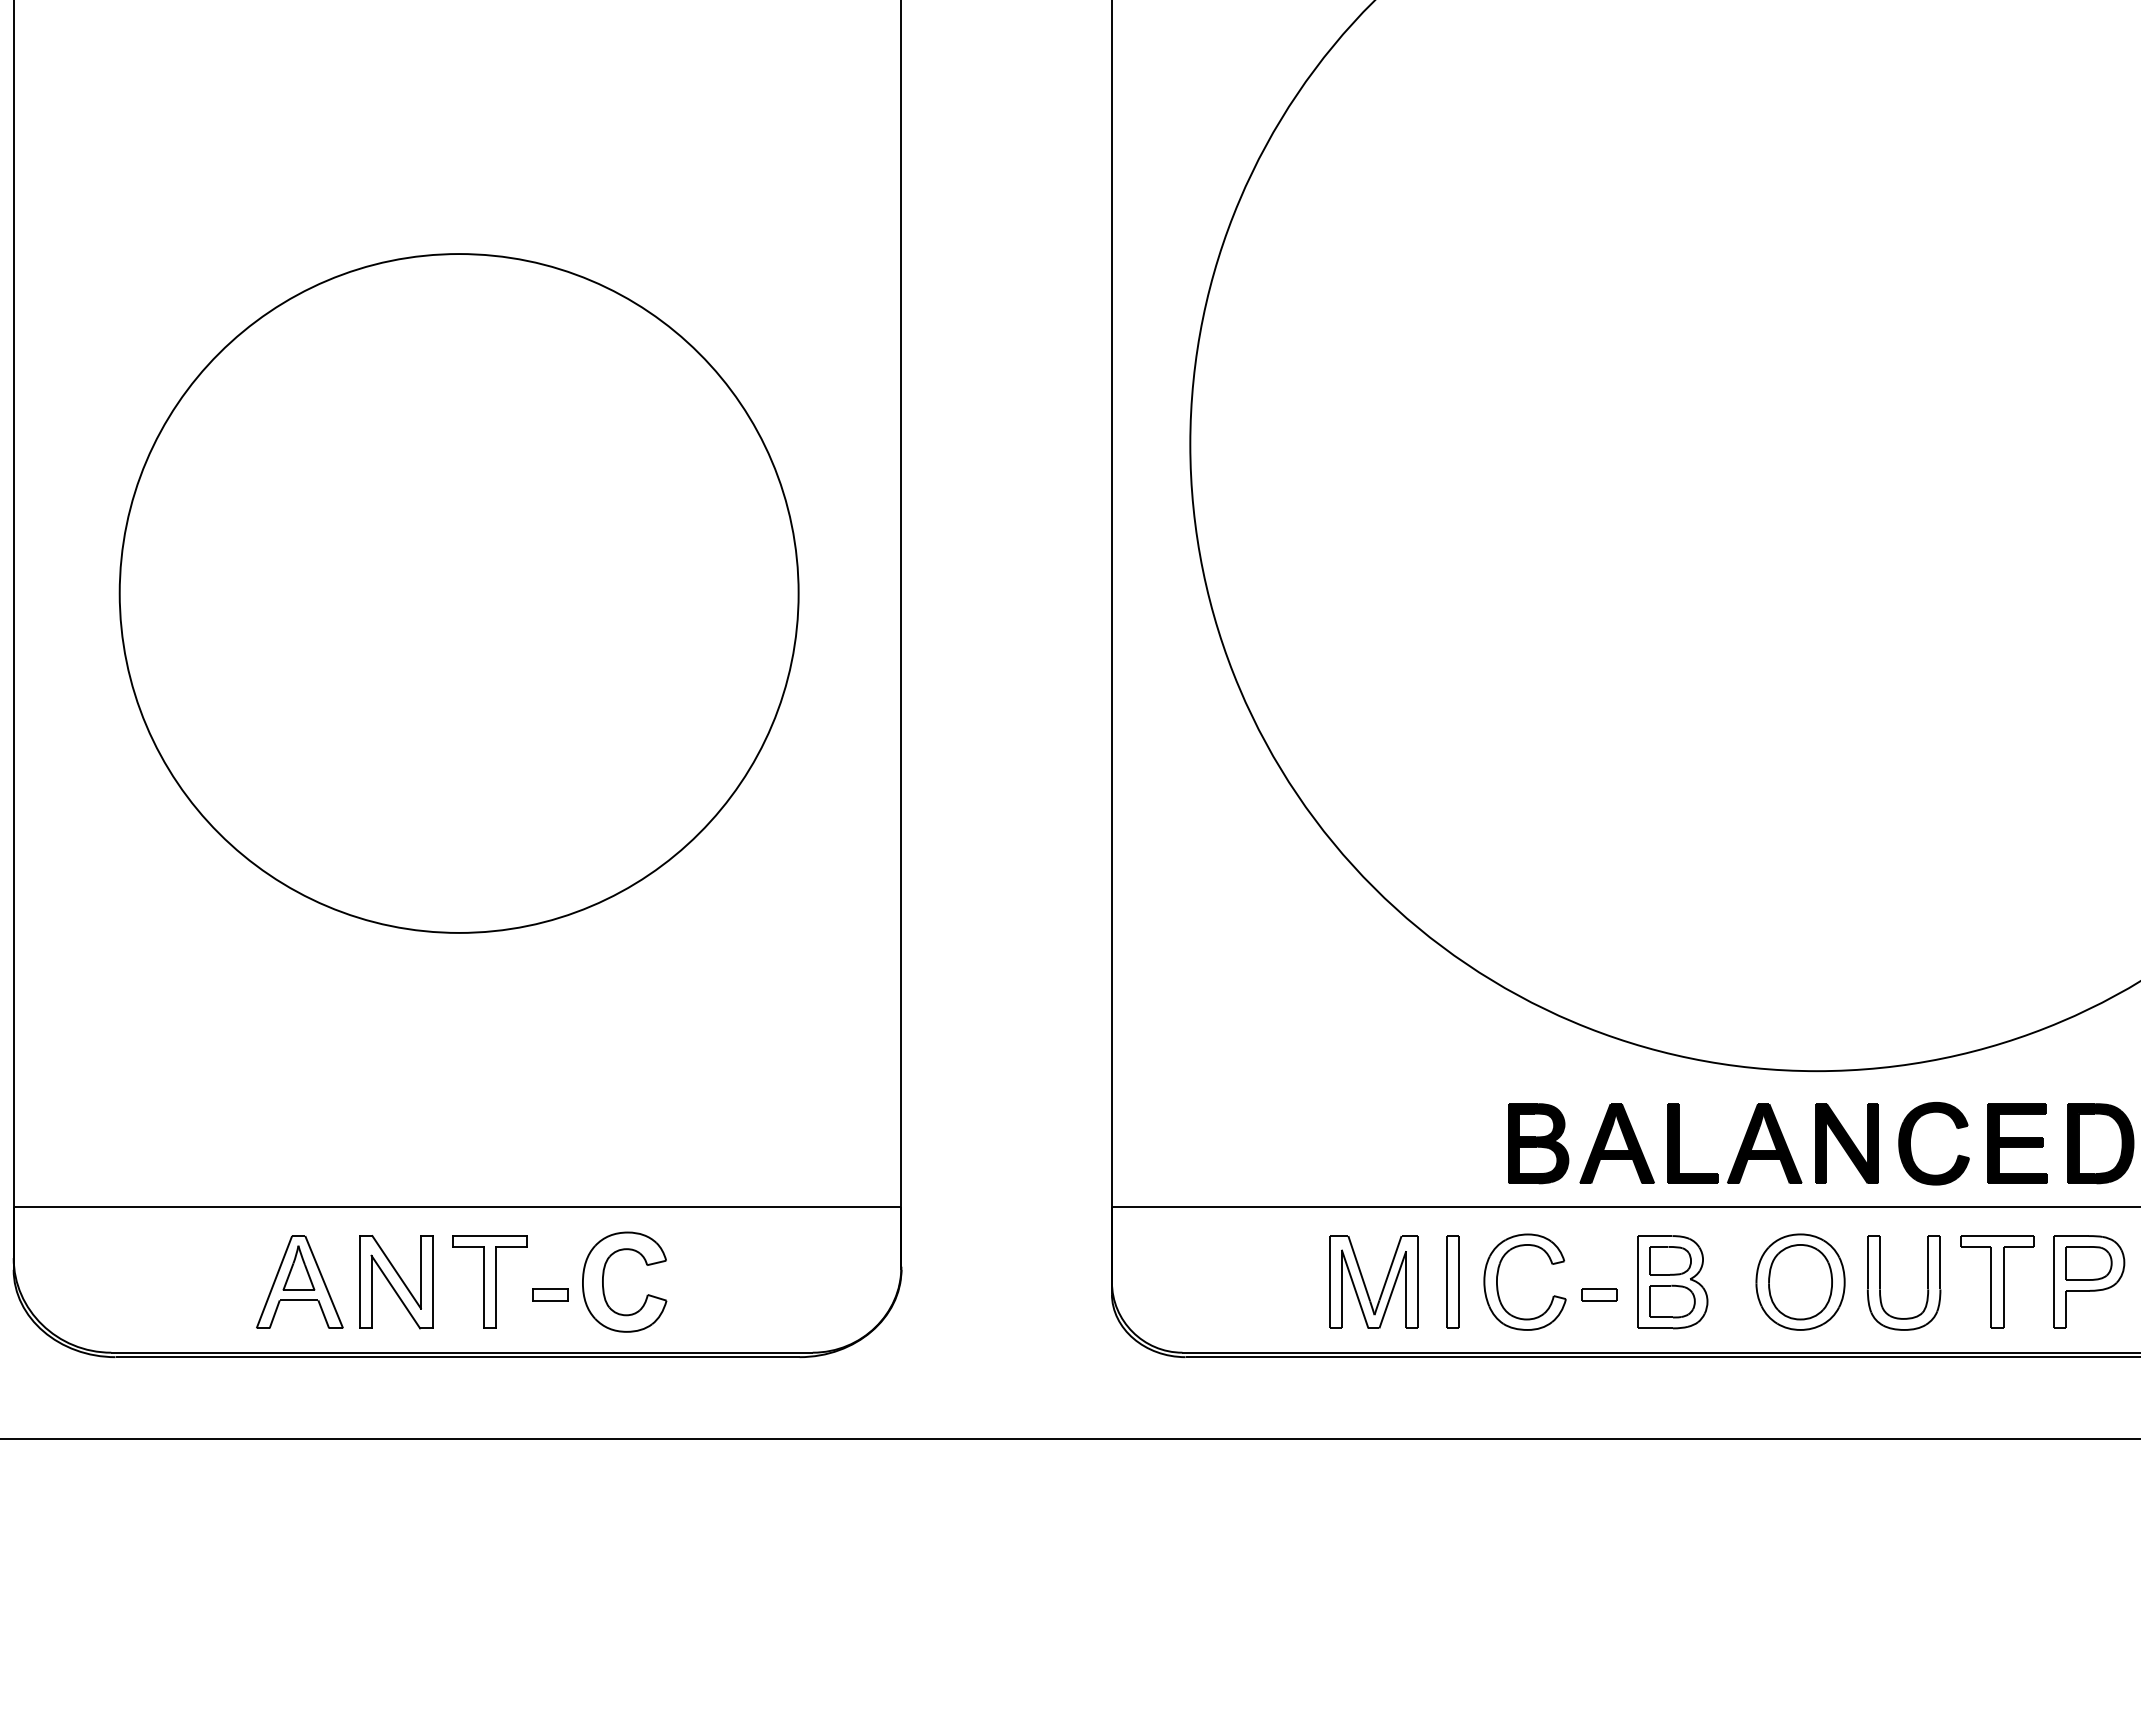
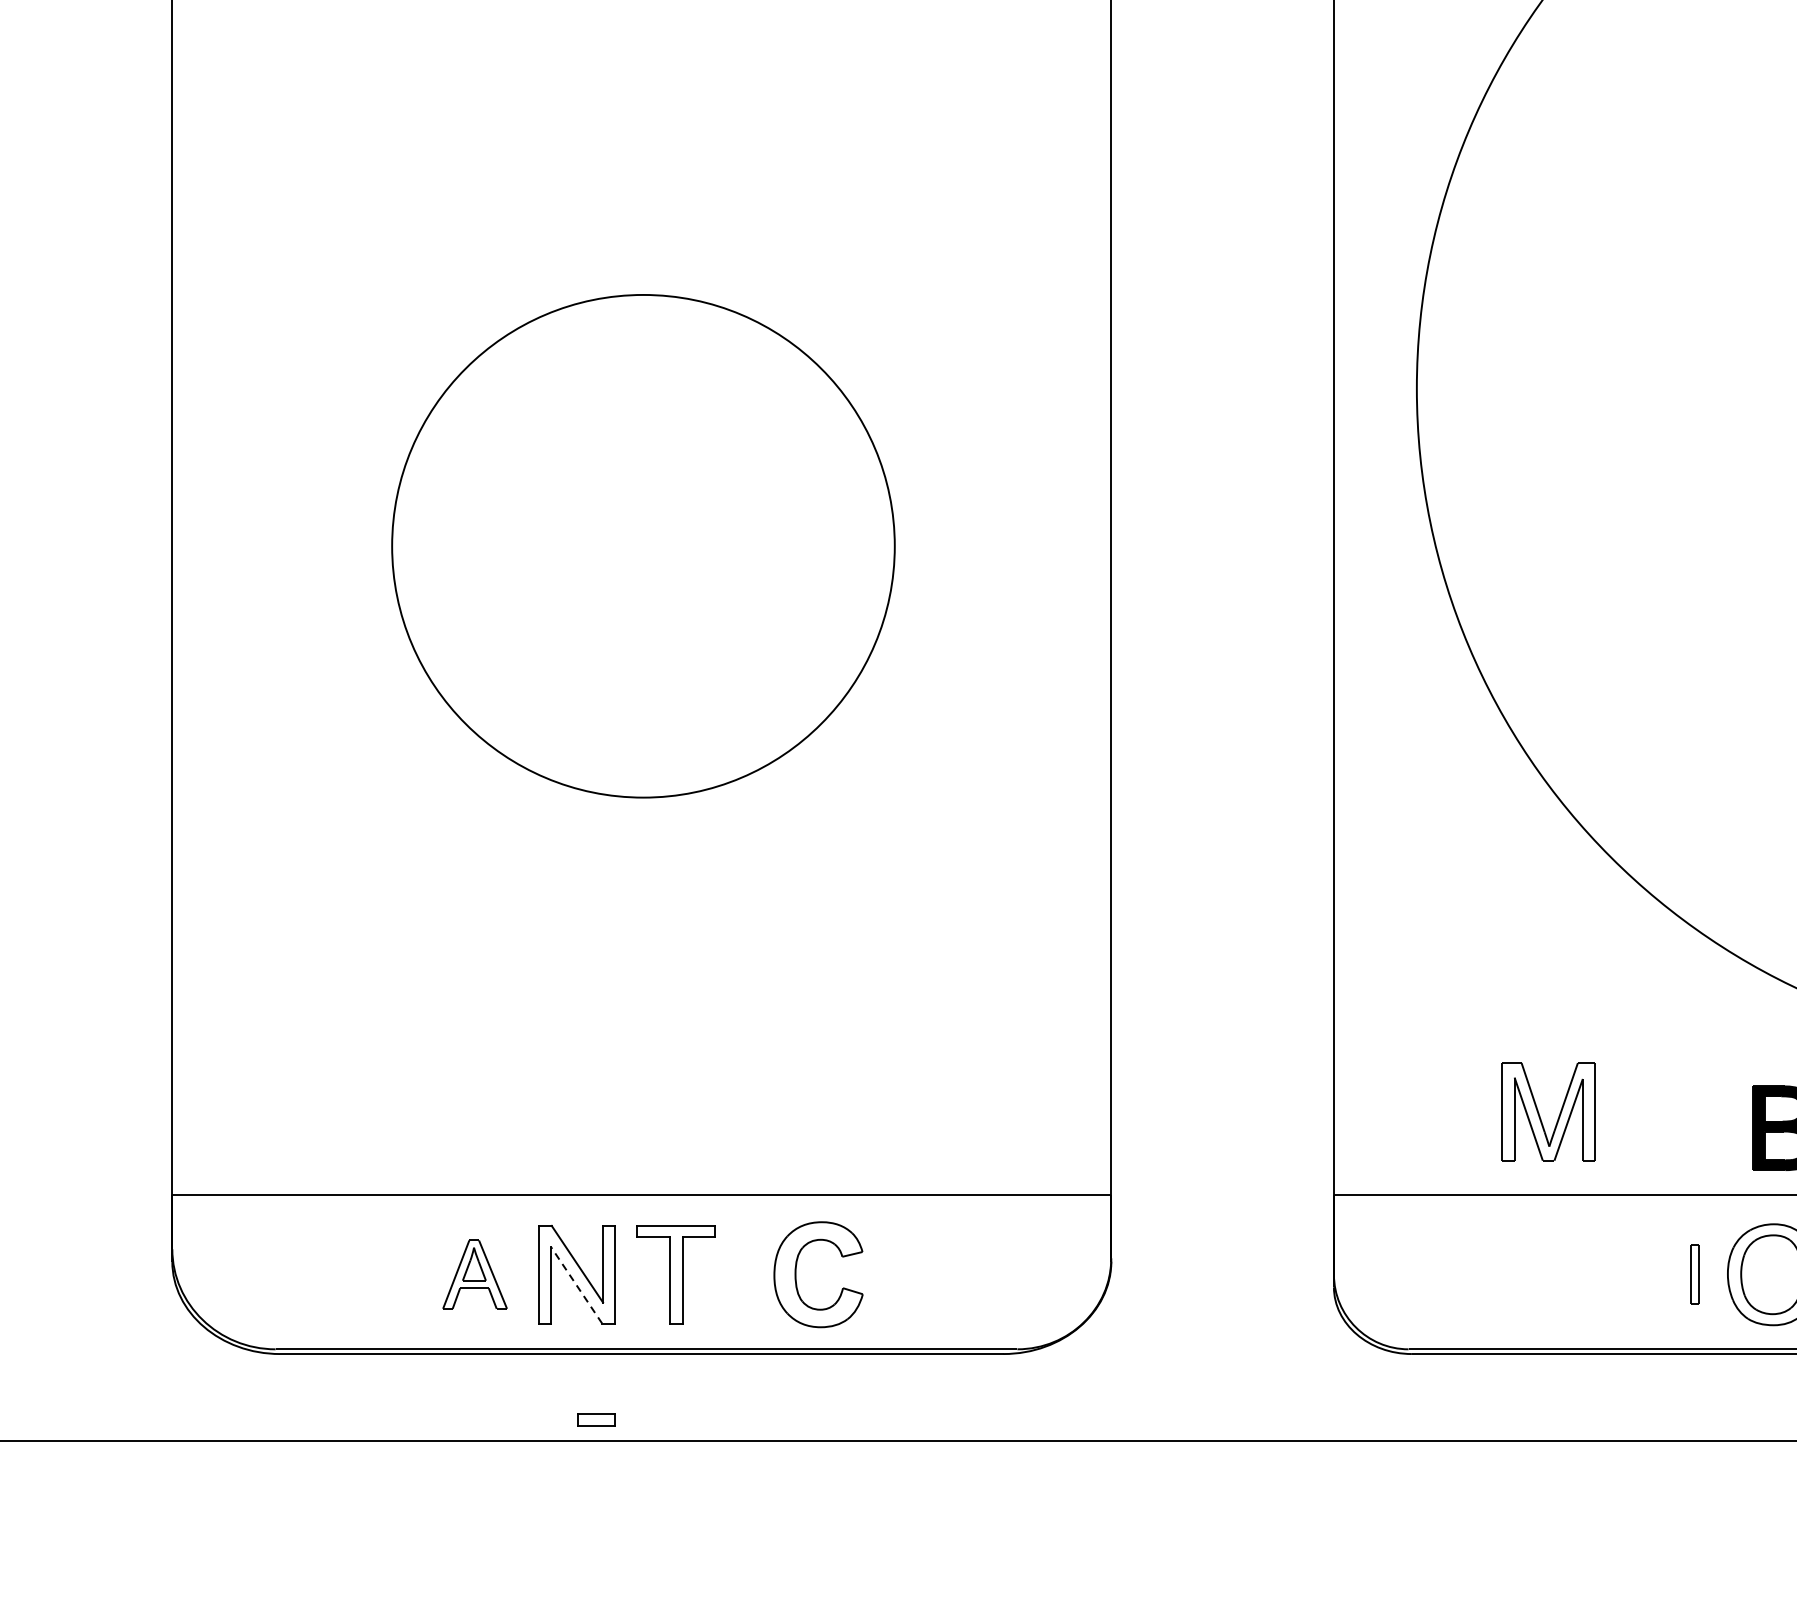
part: (458, 593) -> (642, 546), size x0.7
part: (299, 1281) -> (474, 1274), size x0.7
part: (1452, 1281) -> (1694, 1274), size x0.6
part: (1365, 1283) -> (1539, 1113), moved
line: (395, 1292) -> (576, 1285), solid -> dashed
part: (550, 1294) -> (596, 1419), moved

